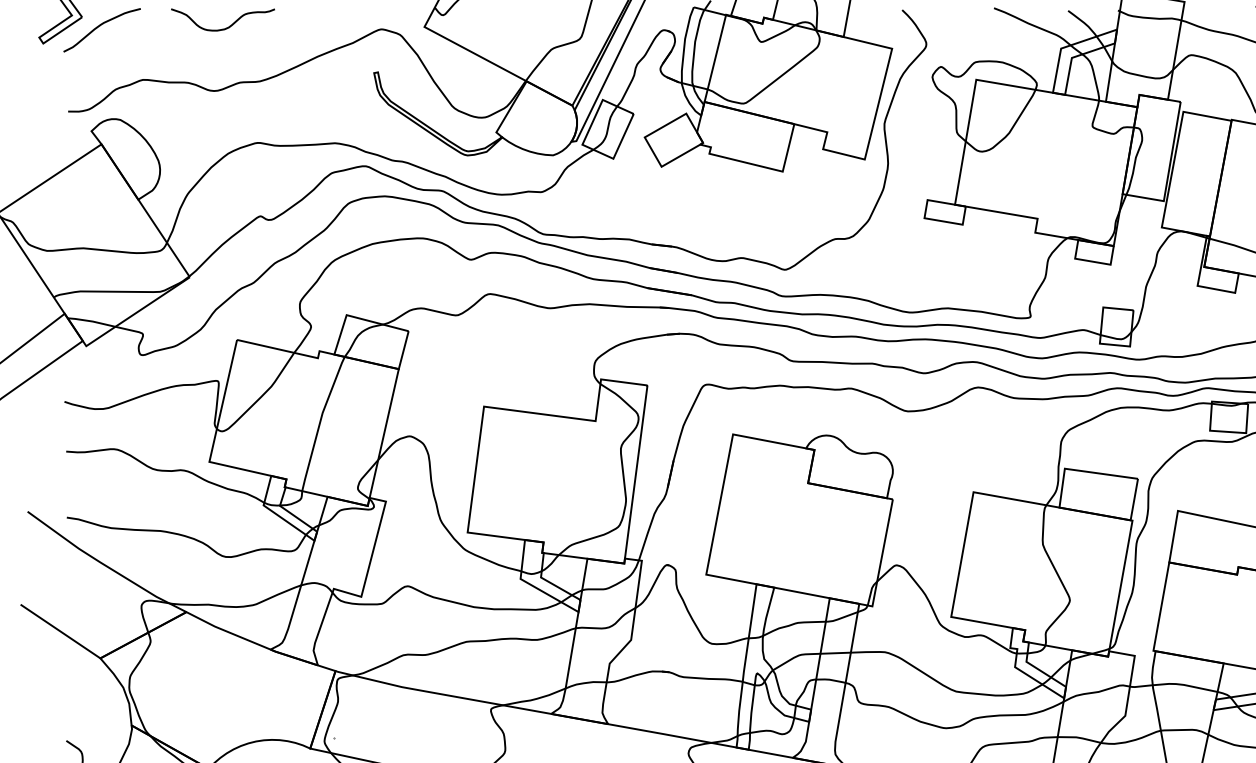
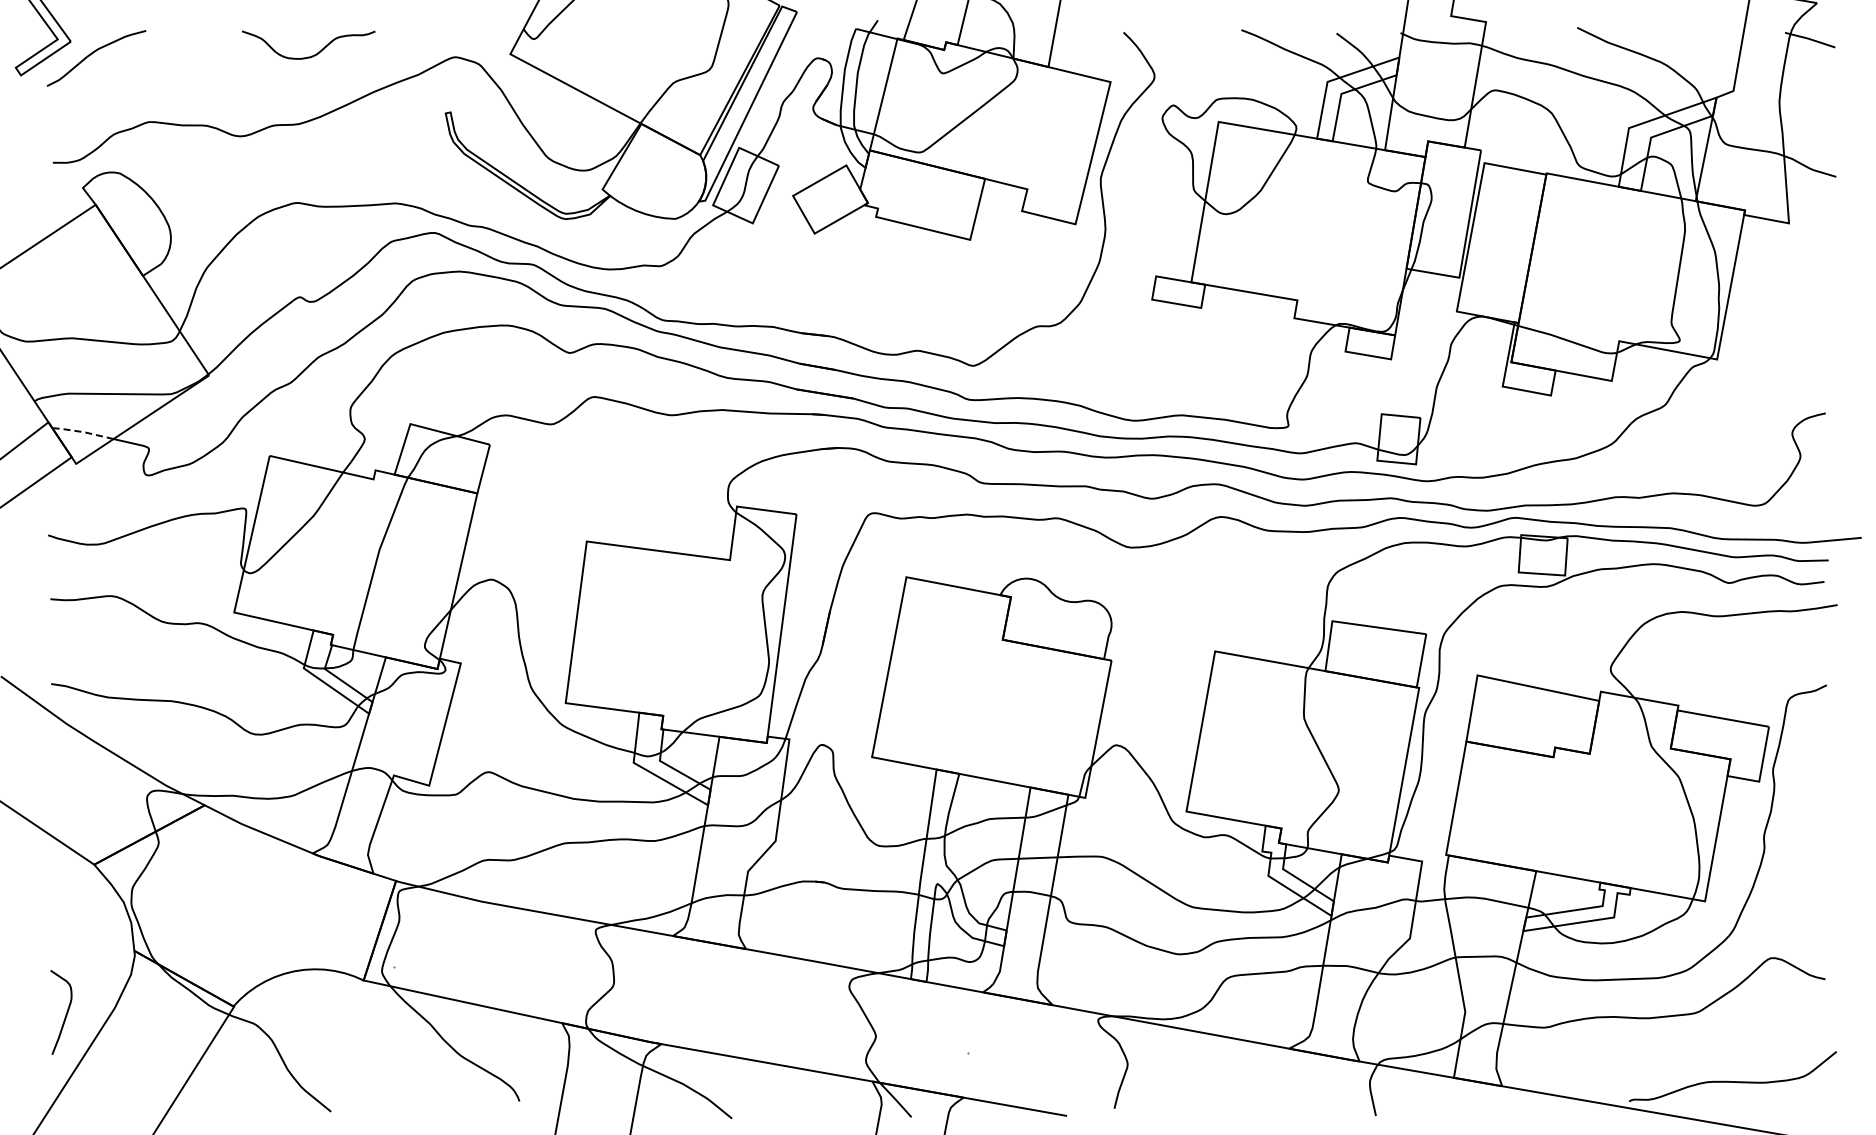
curve: (225, 28) -> (311, 55), moved
line: (91, 321) -> (82, 432), solid -> dashed

